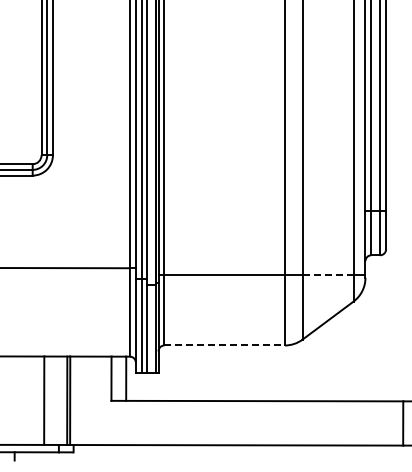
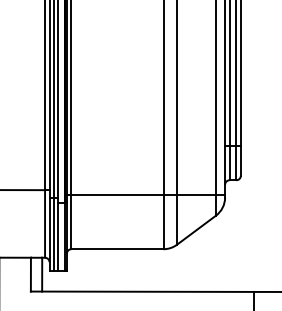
line: (328, 274) -> (196, 194), dashed -> solid
line: (225, 345) -> (118, 249), dashed -> solid

